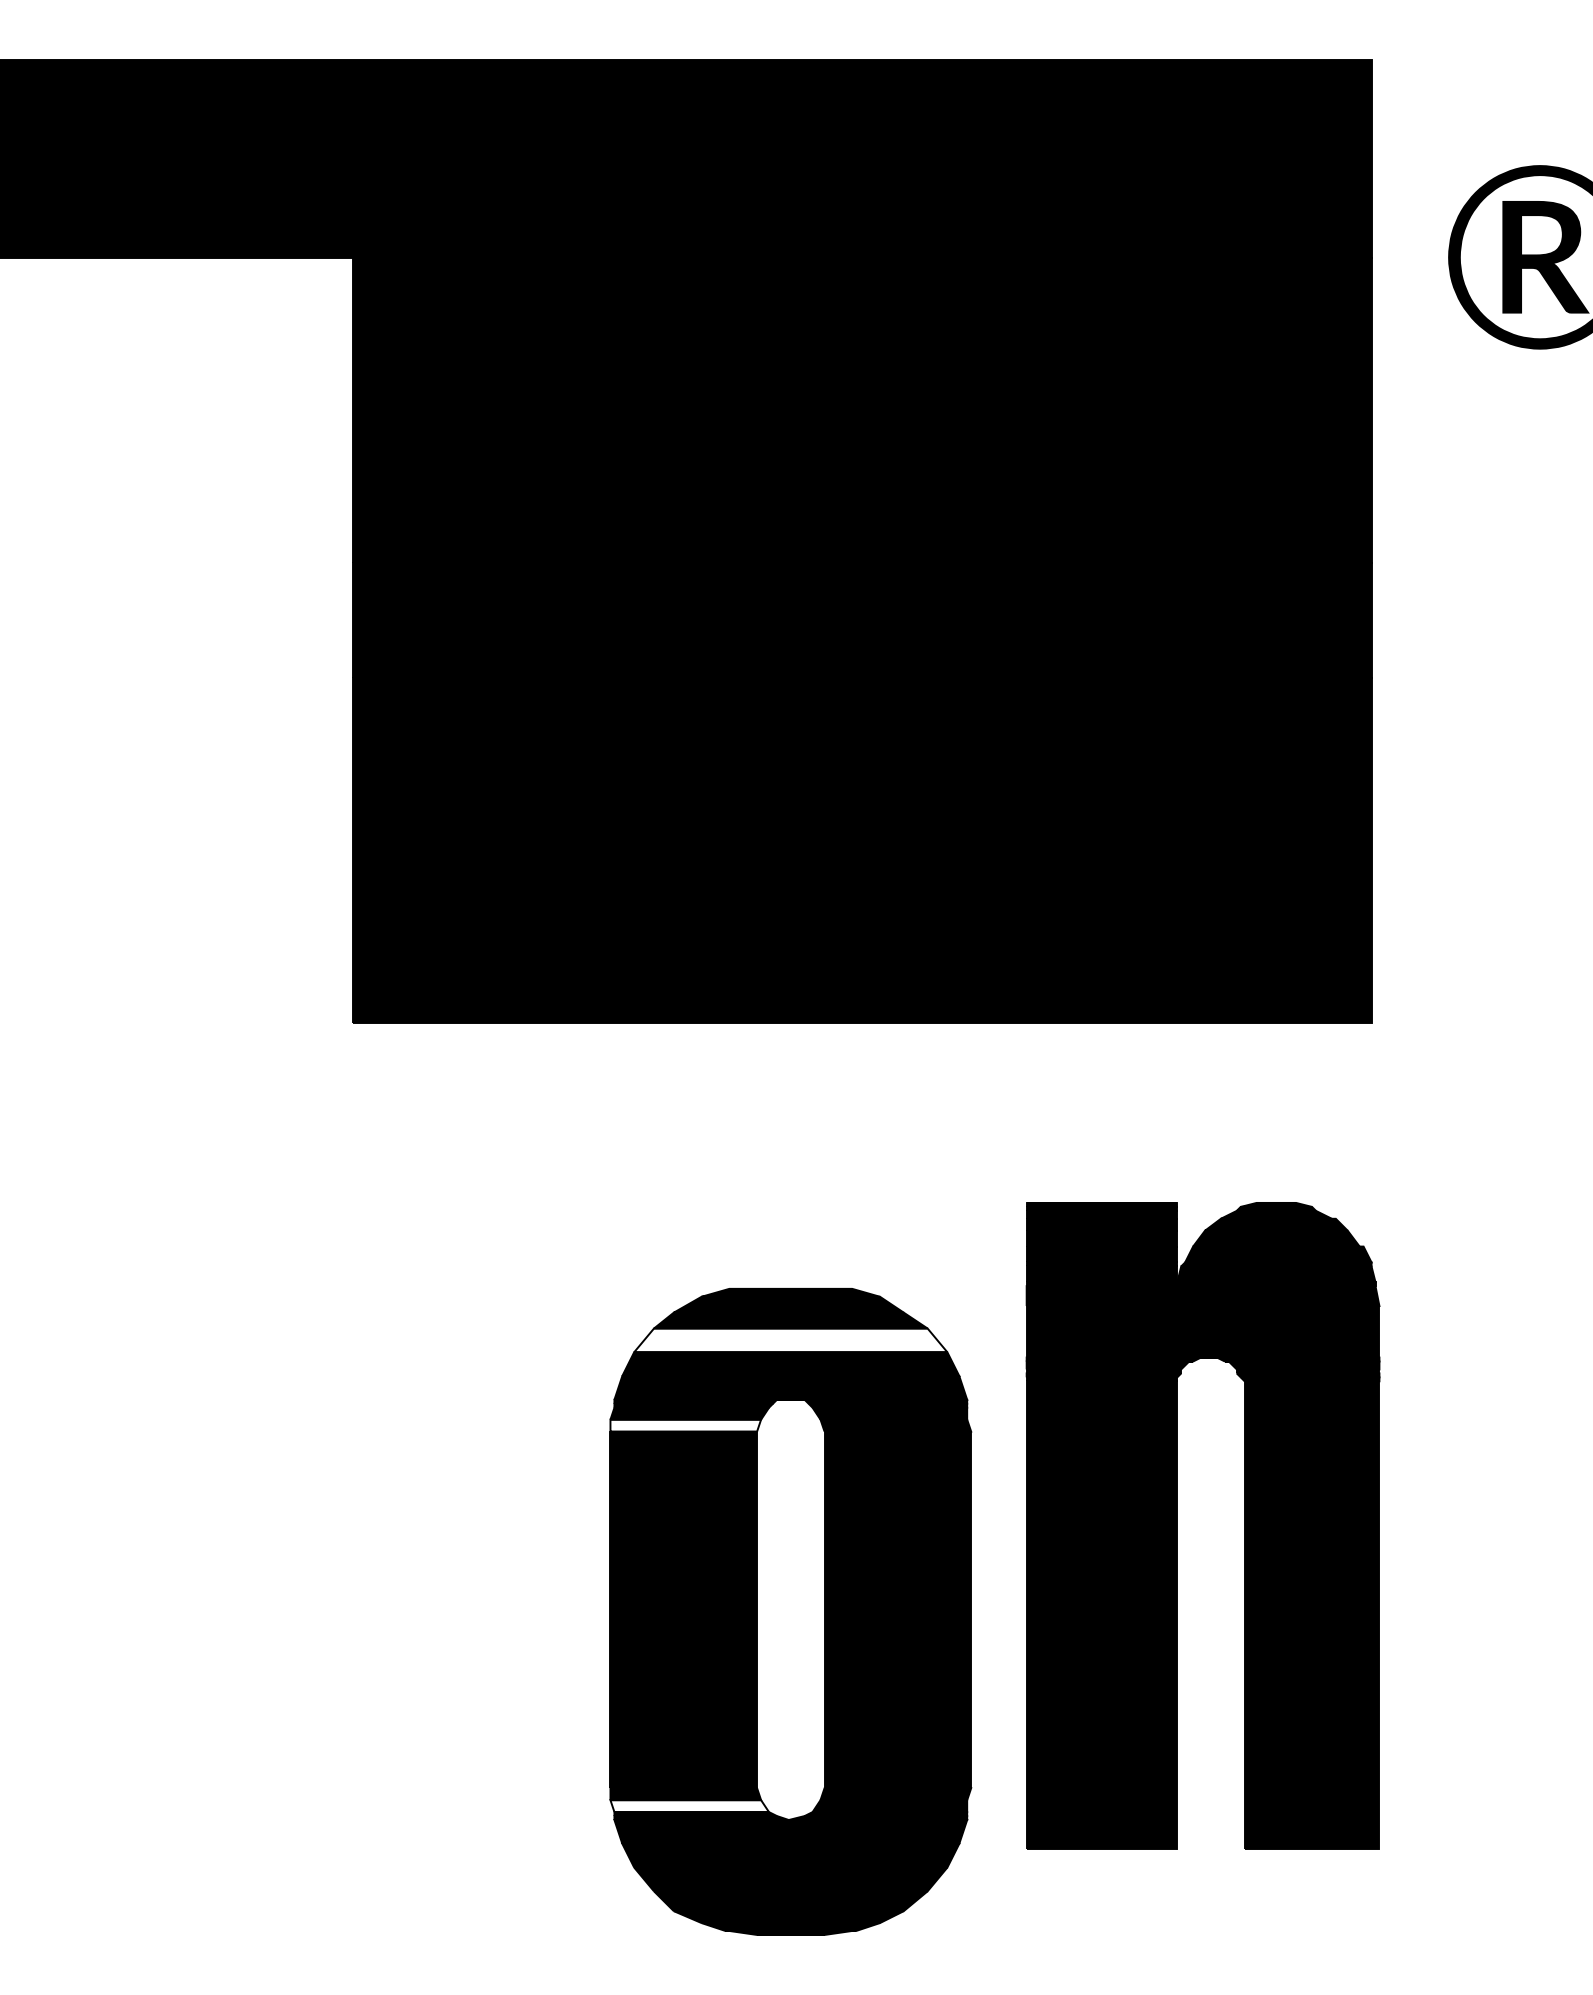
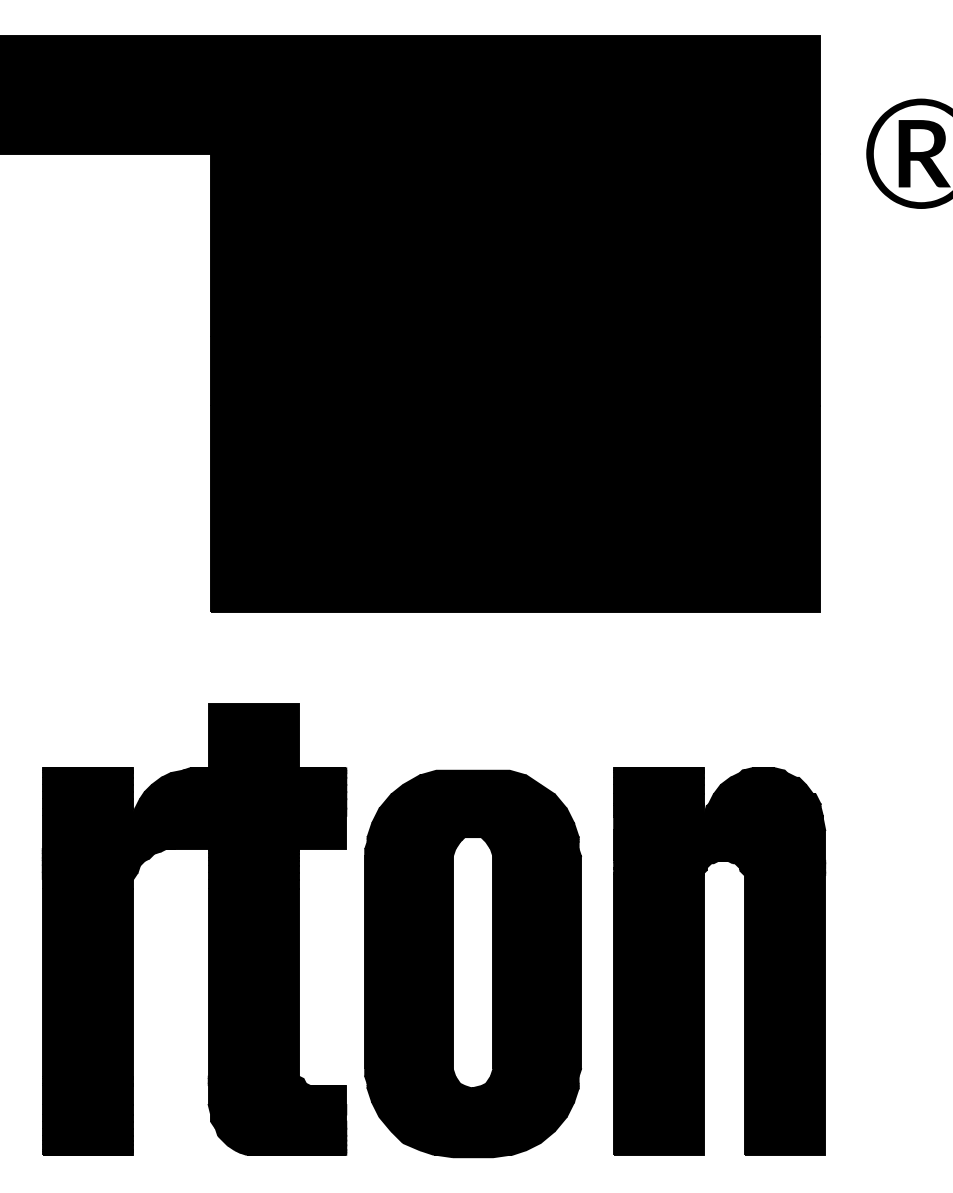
fill: (789, 1340) -> (472, 801), added
fill: (686, 1425) -> (410, 852), added
part: (1177, 1525) -> (704, 961), moved
part: (348, 1554) -> (208, 929), added
fill: (689, 1805) -> (412, 1079), added

